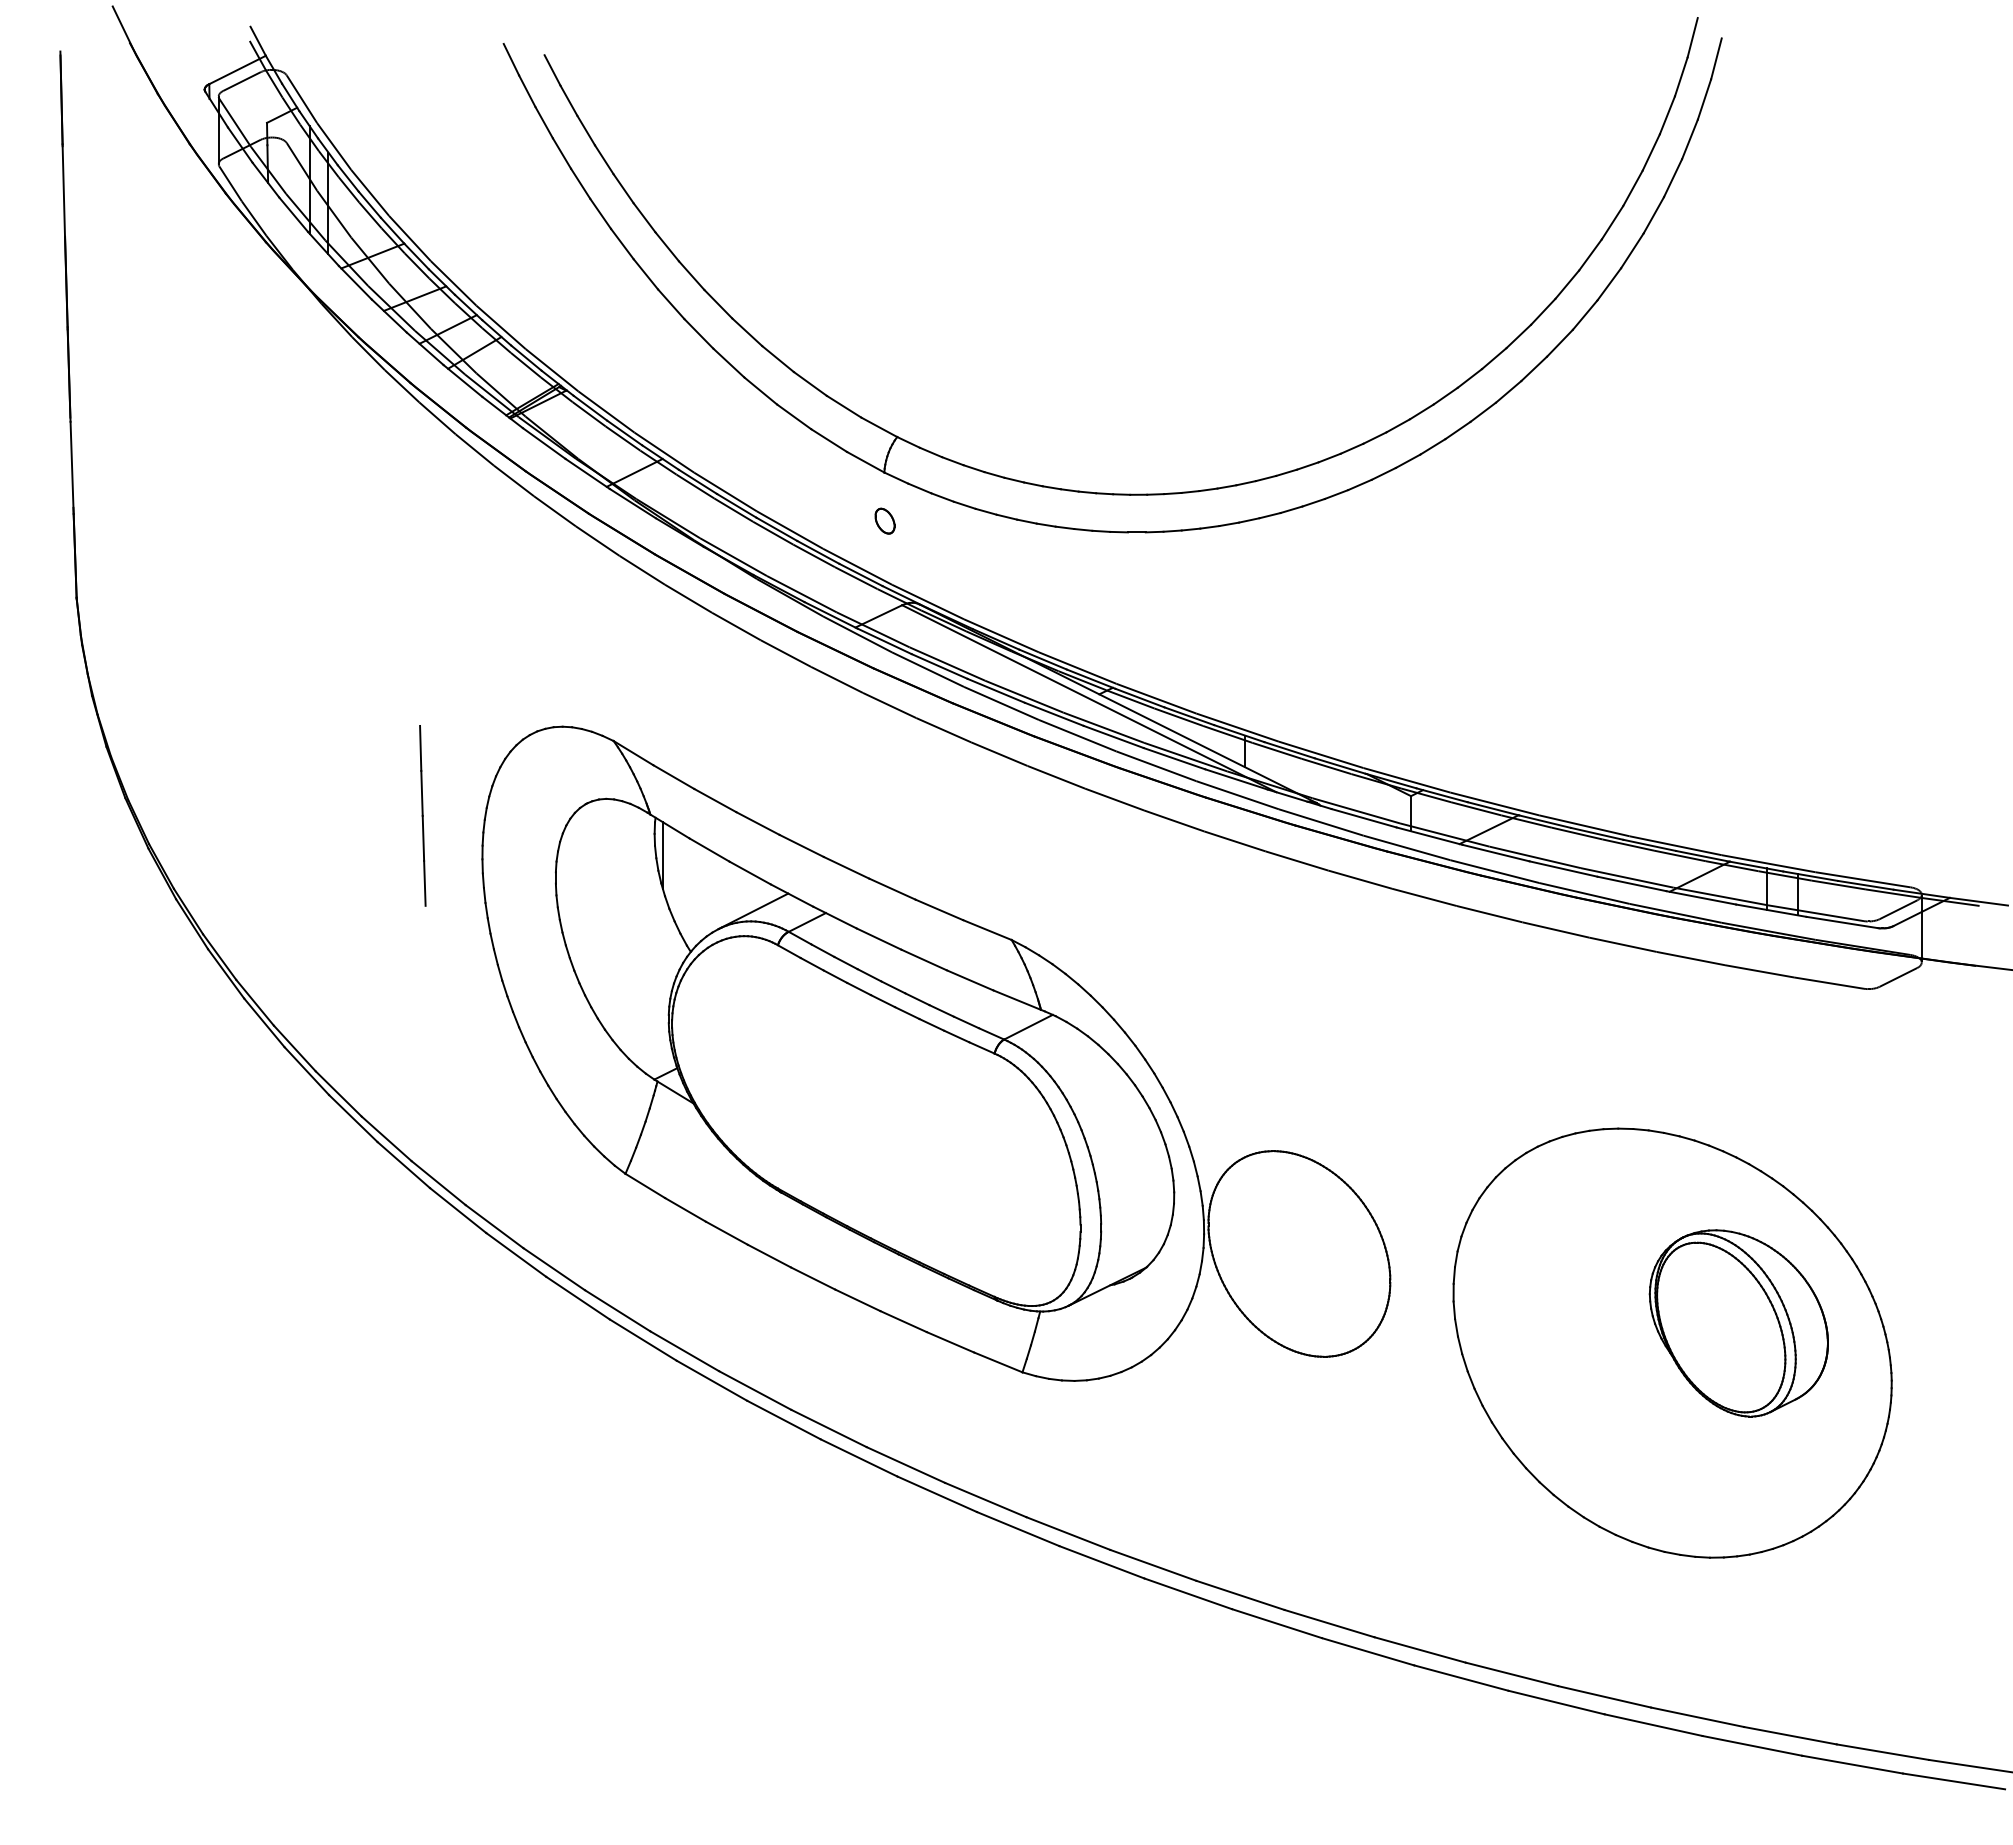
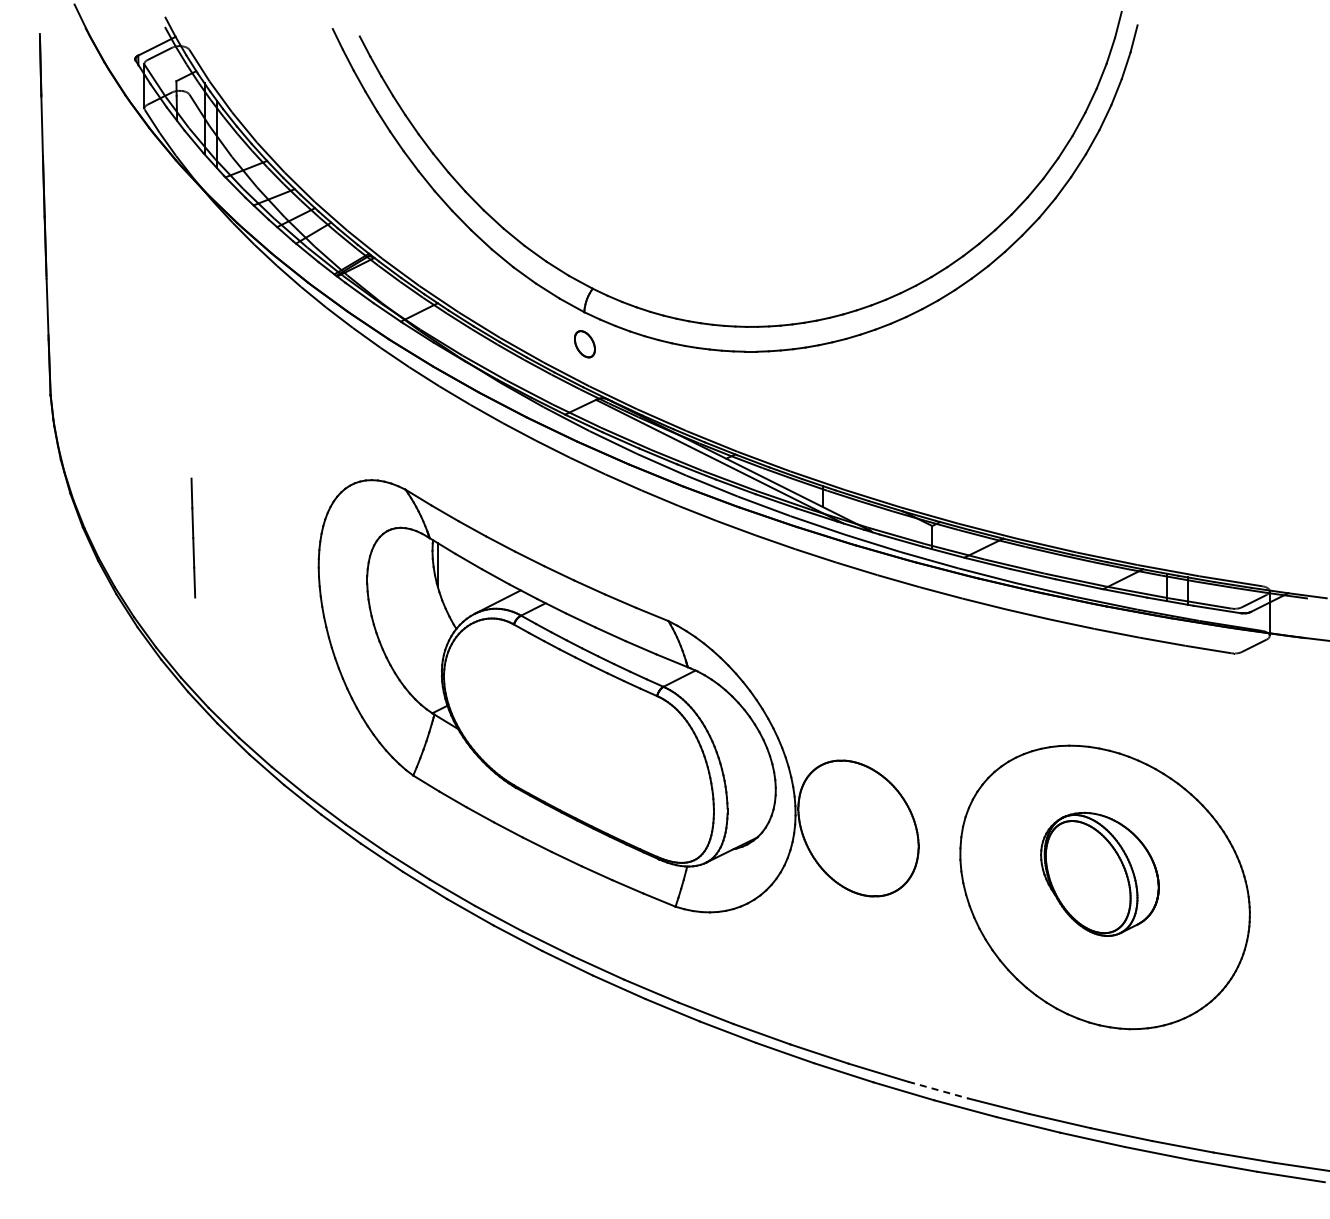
part: (884, 521) -> (584, 344), size x1.6
line: (423, 815) -> (193, 537), moved
part: (1738, 1322) -> (1099, 873), moved
line: (1420, 1650) -> (938, 1090), solid -> dashed

